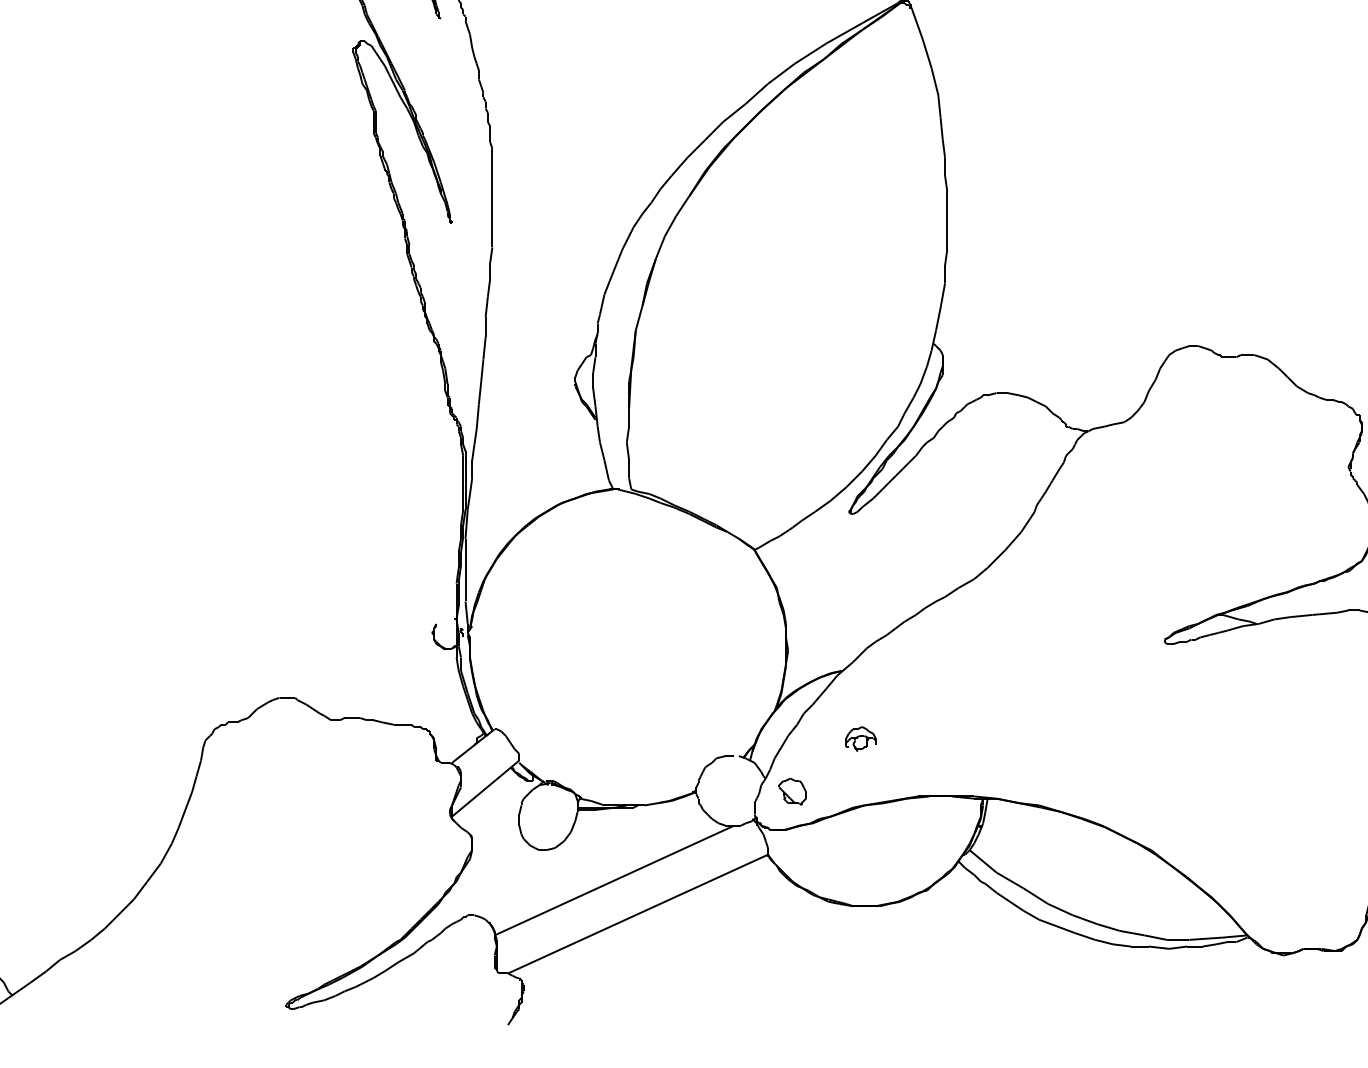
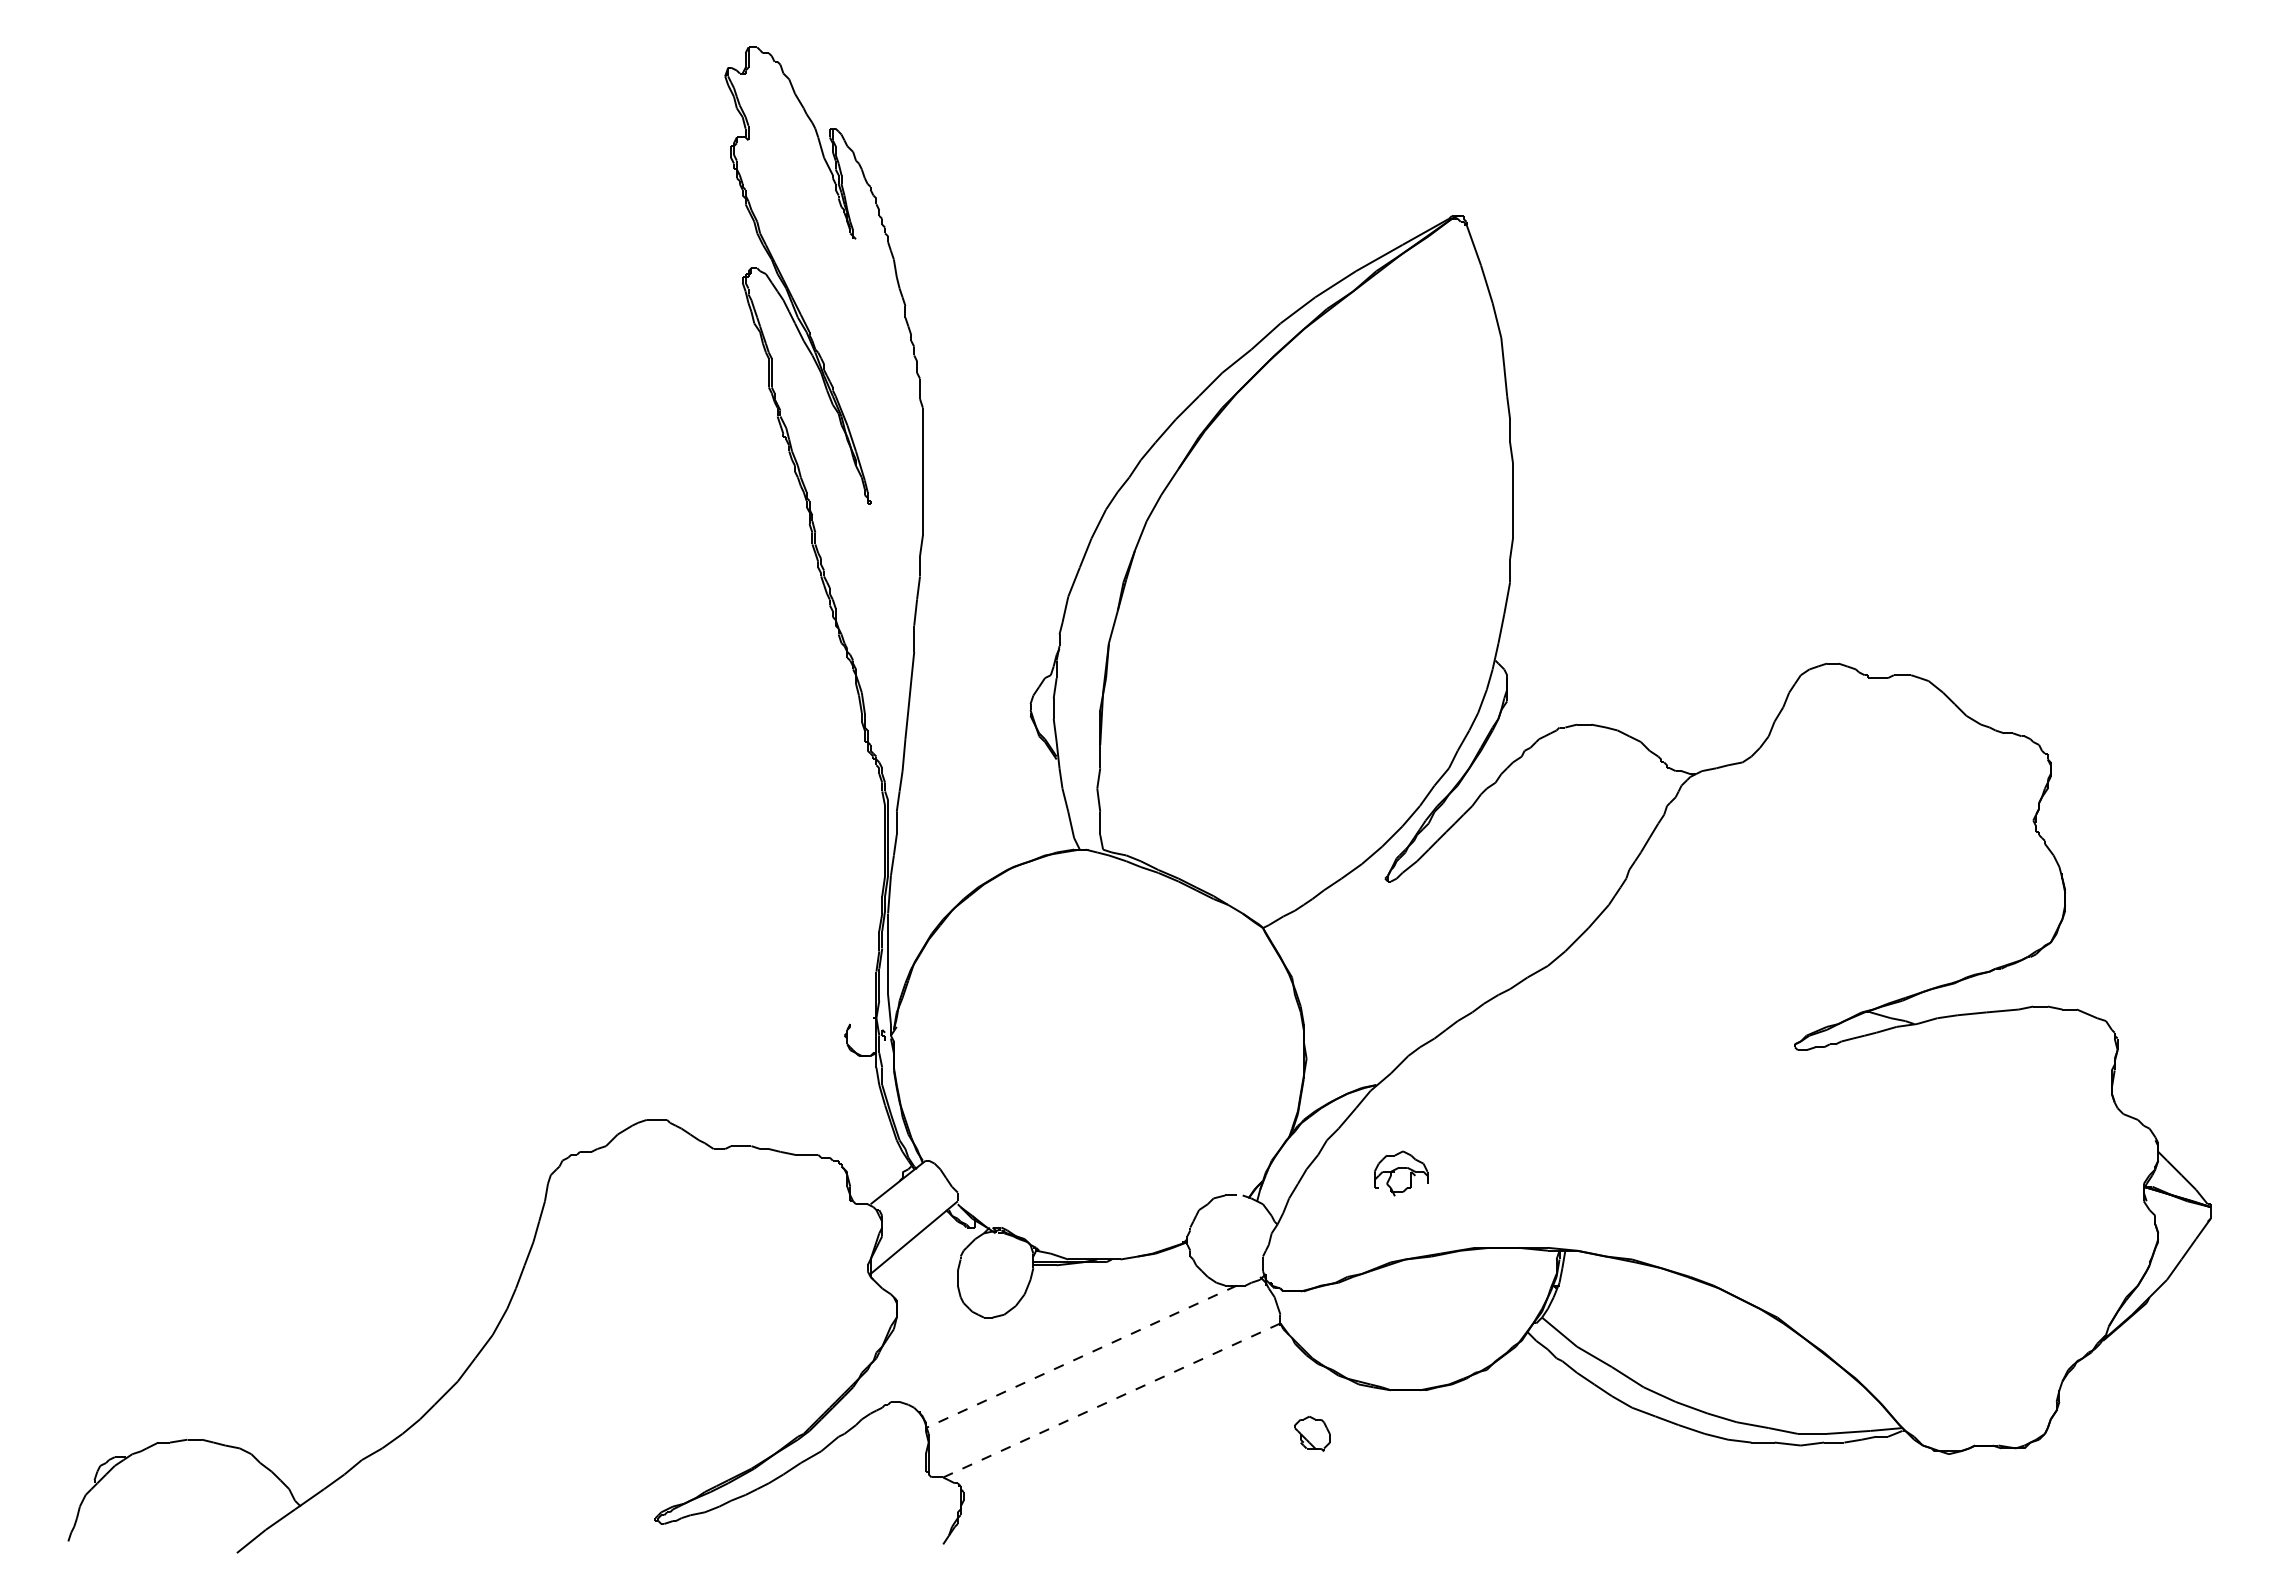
part: (860, 739) -> (1400, 1173), size x1.4
part: (792, 791) -> (1312, 1433), moved
line: (613, 880) -> (1080, 1357), solid -> dashed
line: (638, 914) -> (1112, 1400), solid -> dashed

